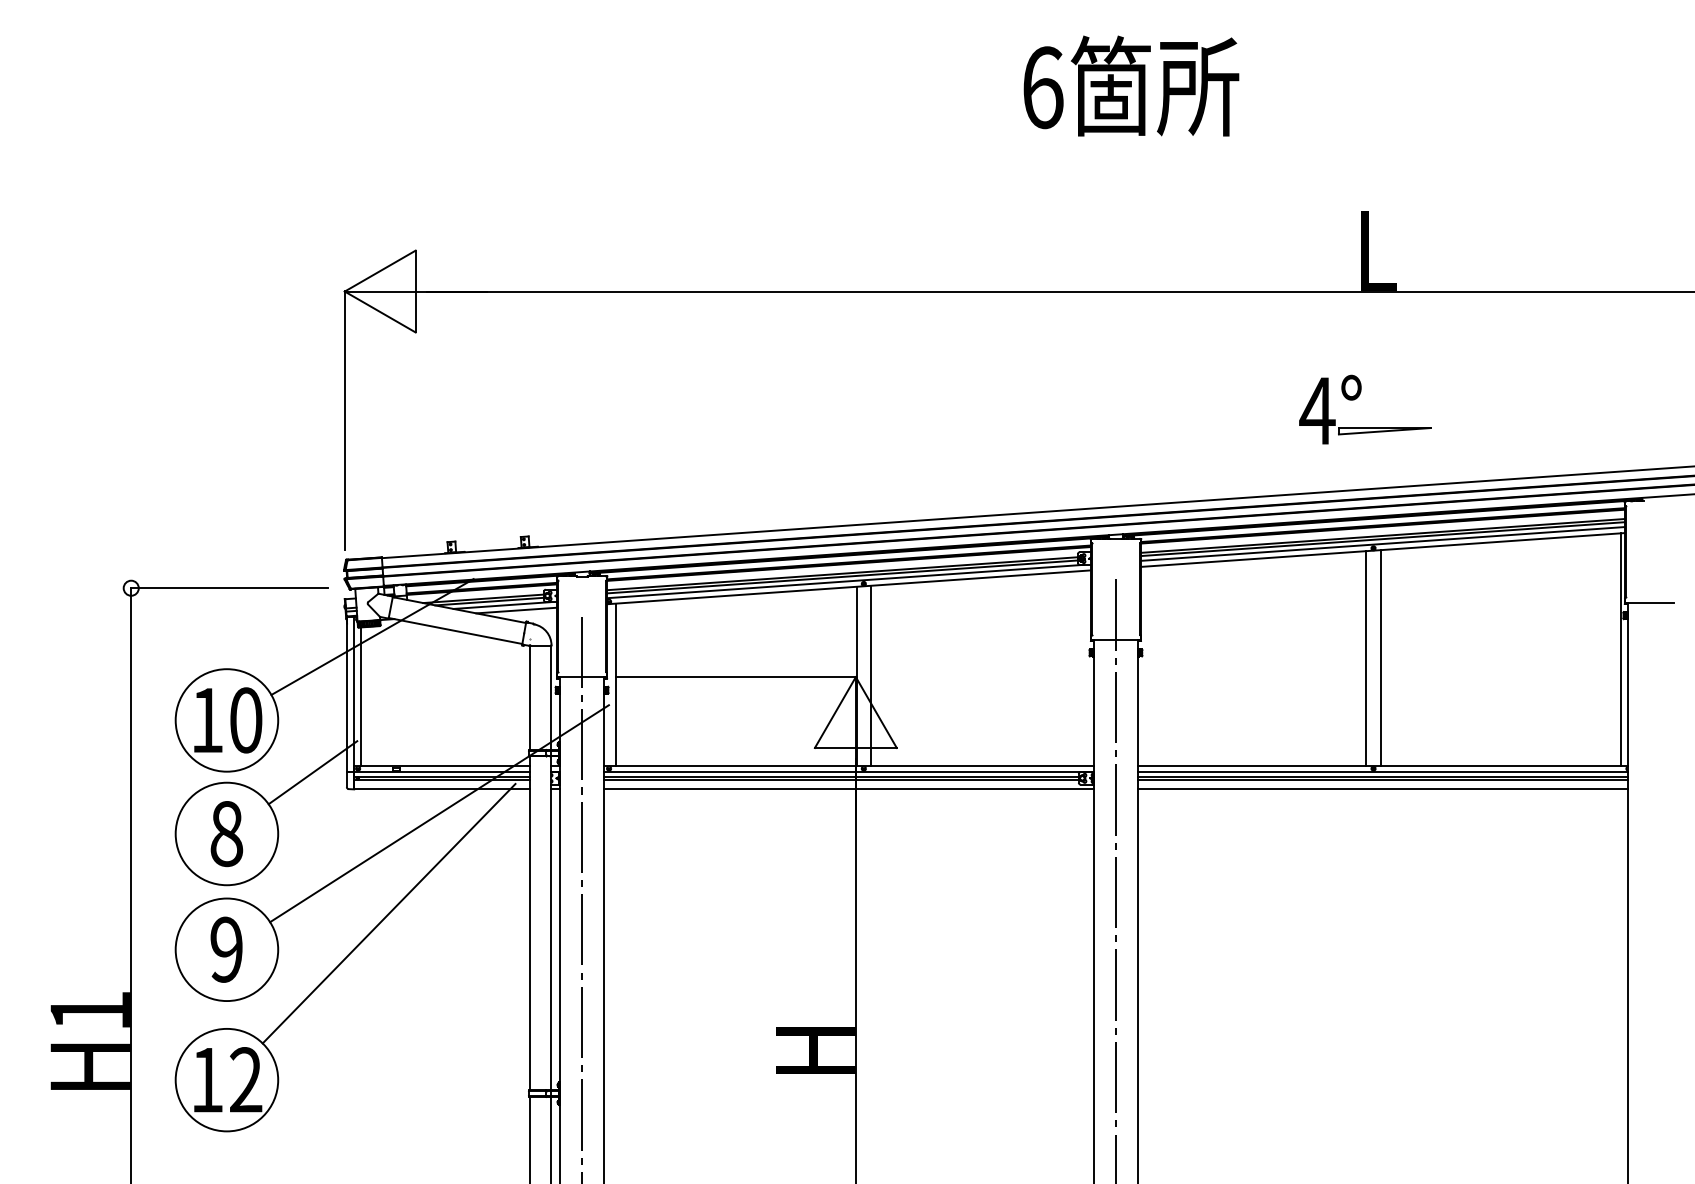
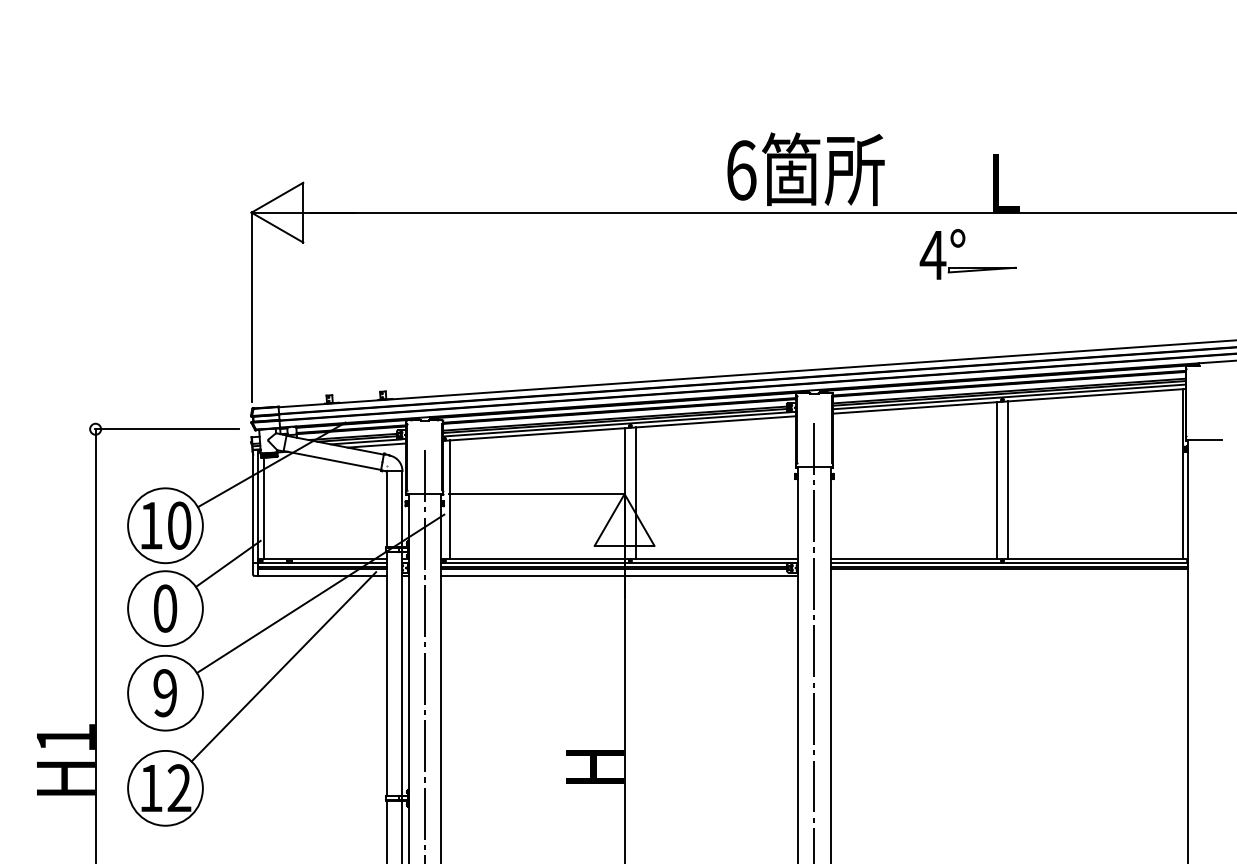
text: (1131, 85) -> (806, 168), moved
part: (1356, 399) -> (961, 246), moved
line: (1382, 789) -> (1009, 576), removed
text: (226, 833) -> (165, 608), 8 -> 0

